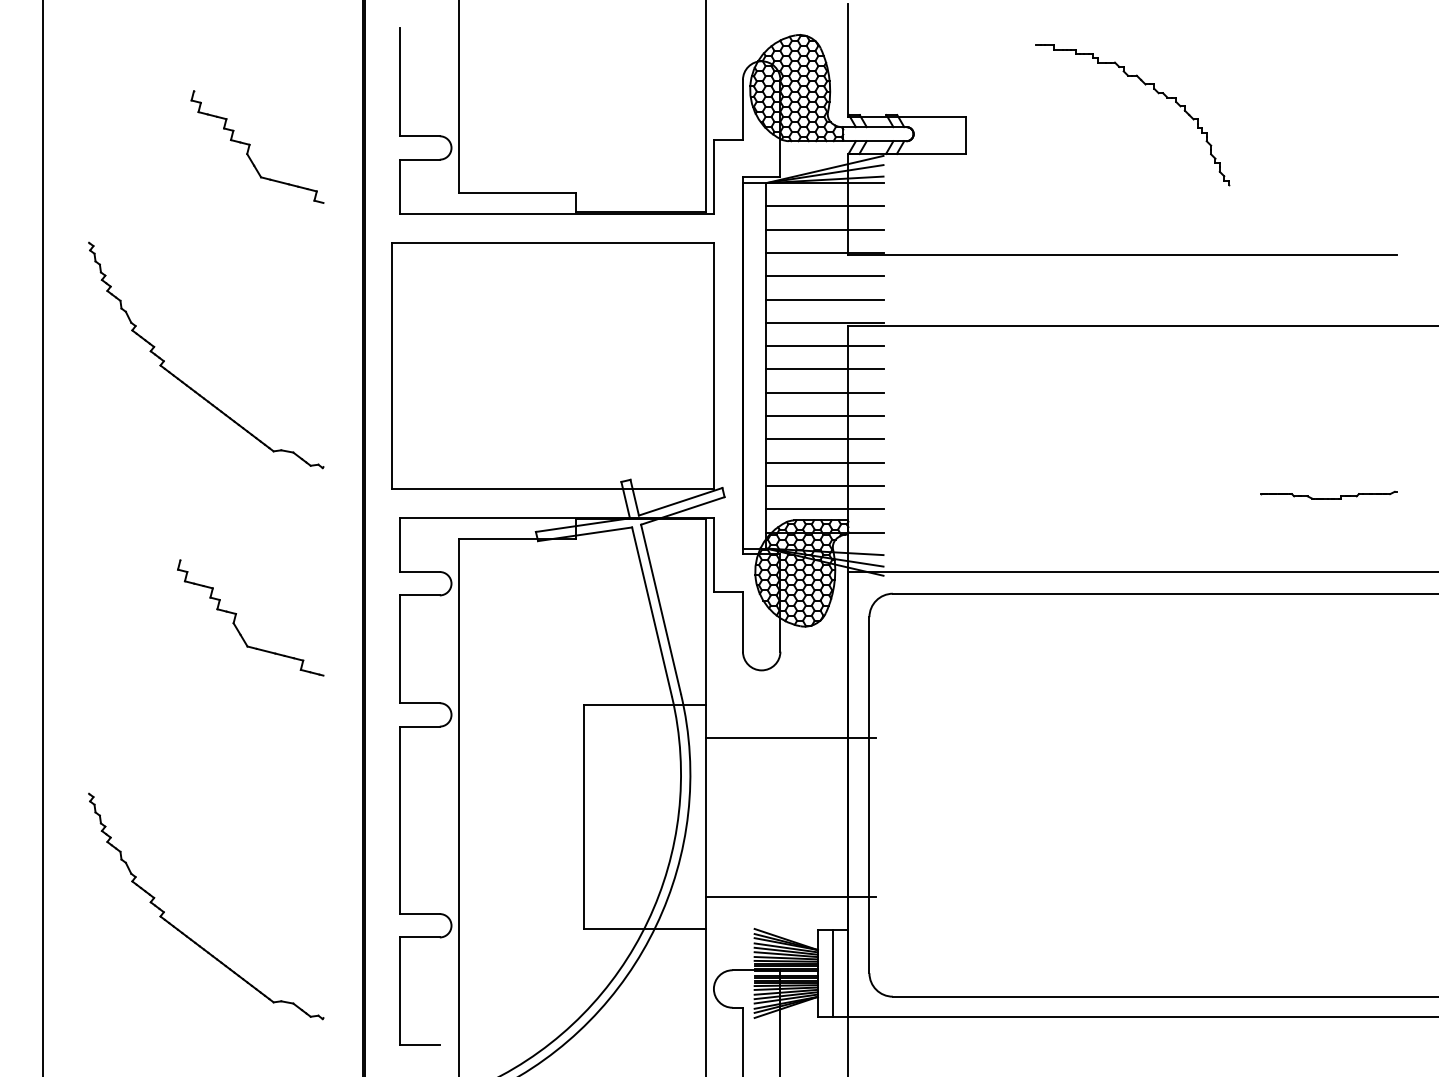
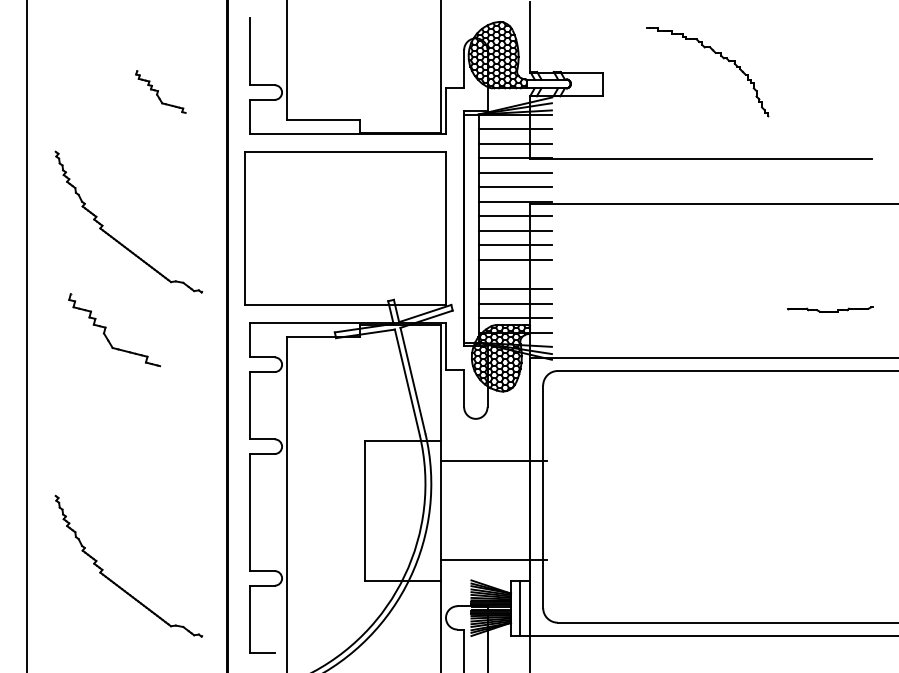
part: (256, 146) -> (160, 91), size x0.6
line: (823, 439) -> (514, 274), removed
part: (237, 615) -> (106, 328), moved

